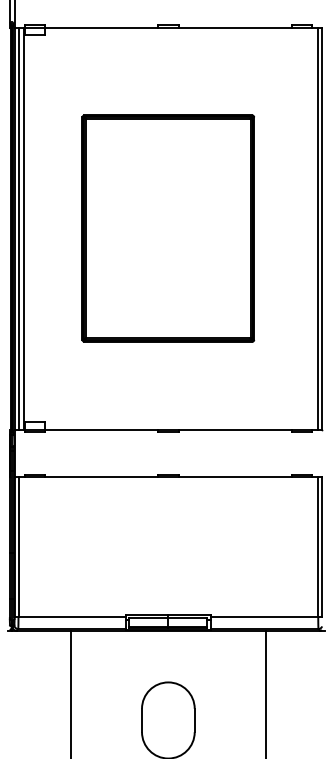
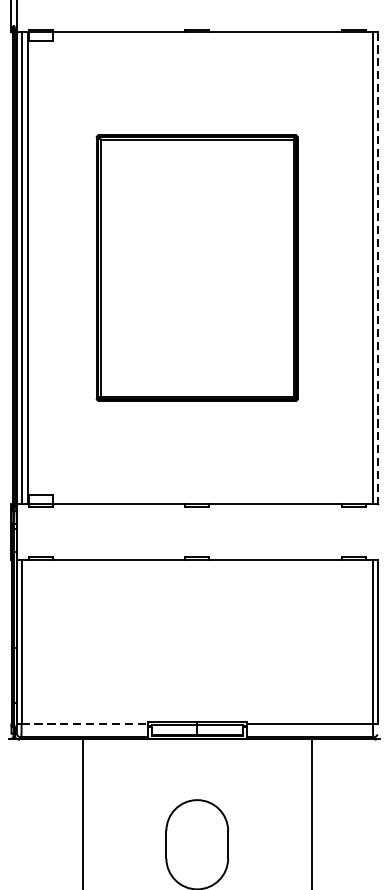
line: (322, 229) -> (377, 269), solid -> dashed
line: (72, 617) -> (84, 724), solid -> dashed

